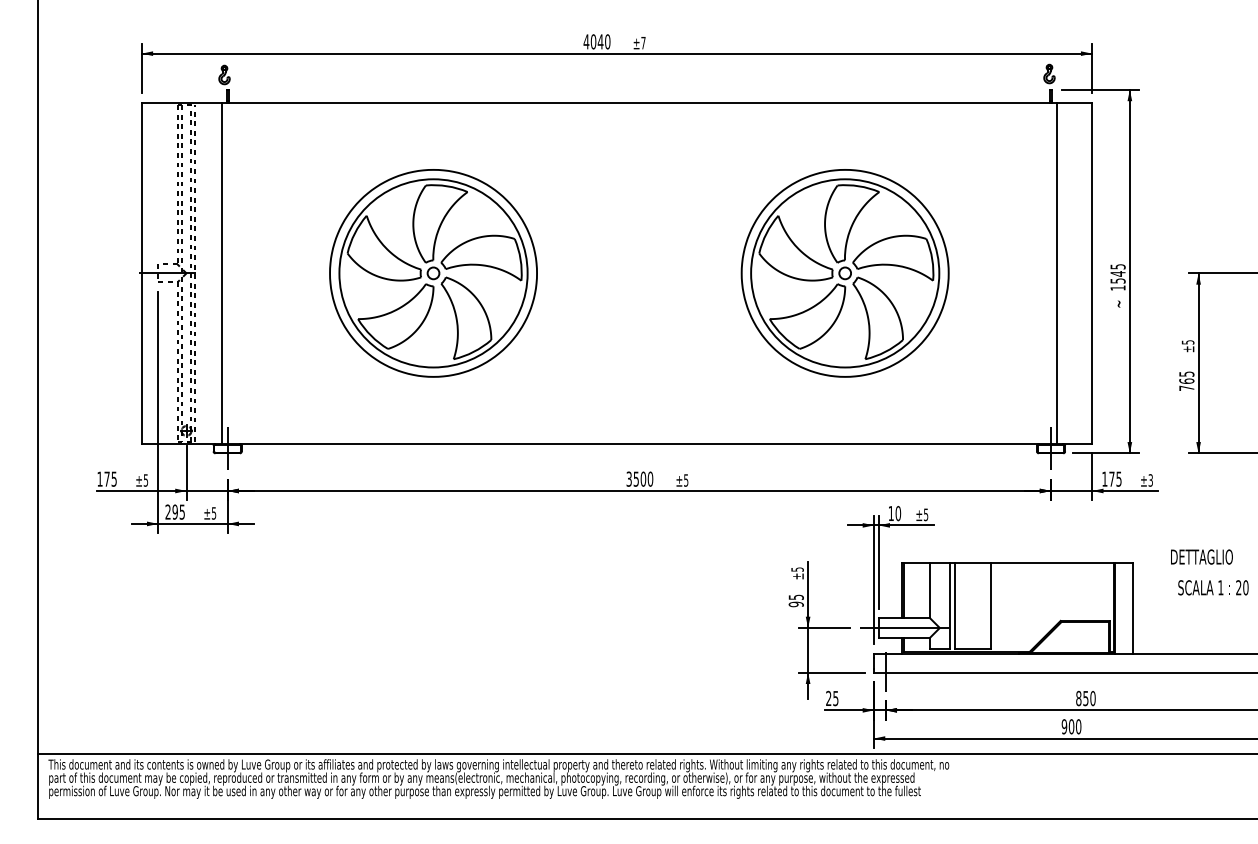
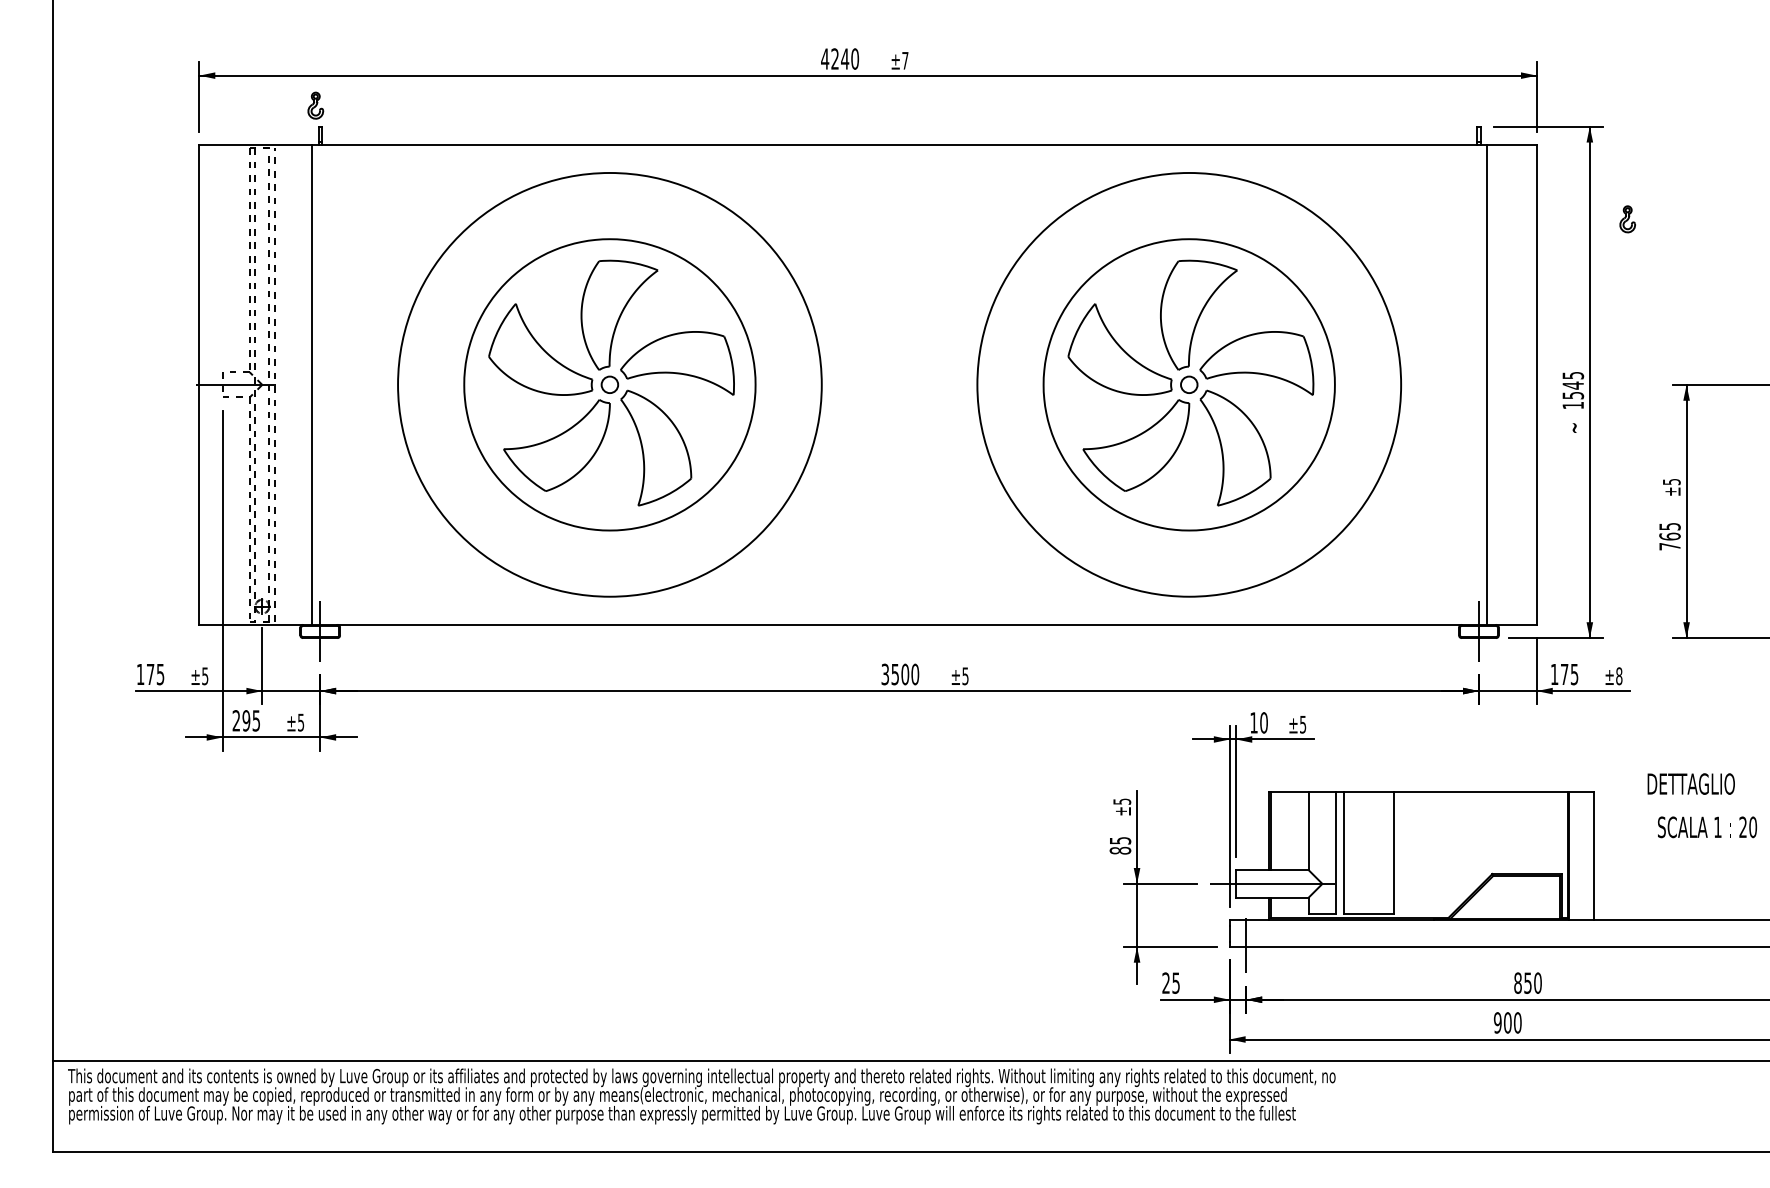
text: (593, 41) -> (835, 58), 4040 -> 4240
part: (1049, 74) -> (1627, 219), moved
circle: (433, 273) -> (609, 384), size x1.6
circle: (844, 273) -> (1188, 384), size x1.6
text: (1150, 480) -> (1619, 676), ±3 -> ±8
text: (796, 604) -> (1120, 850), 95 -> 85

